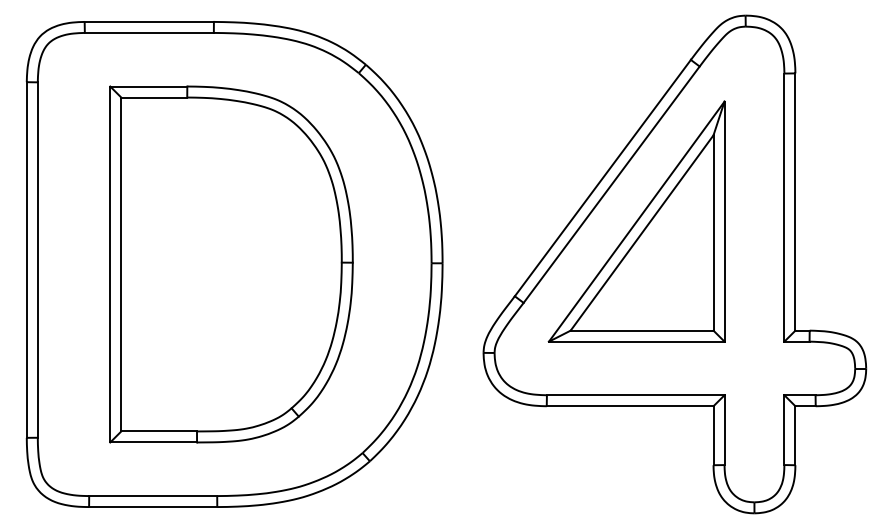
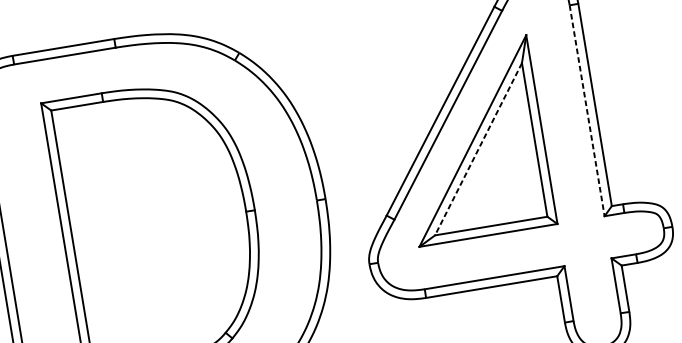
line: (784, 208) -> (587, 111), solid -> dashed
line: (642, 232) -> (478, 148), solid -> dashed

